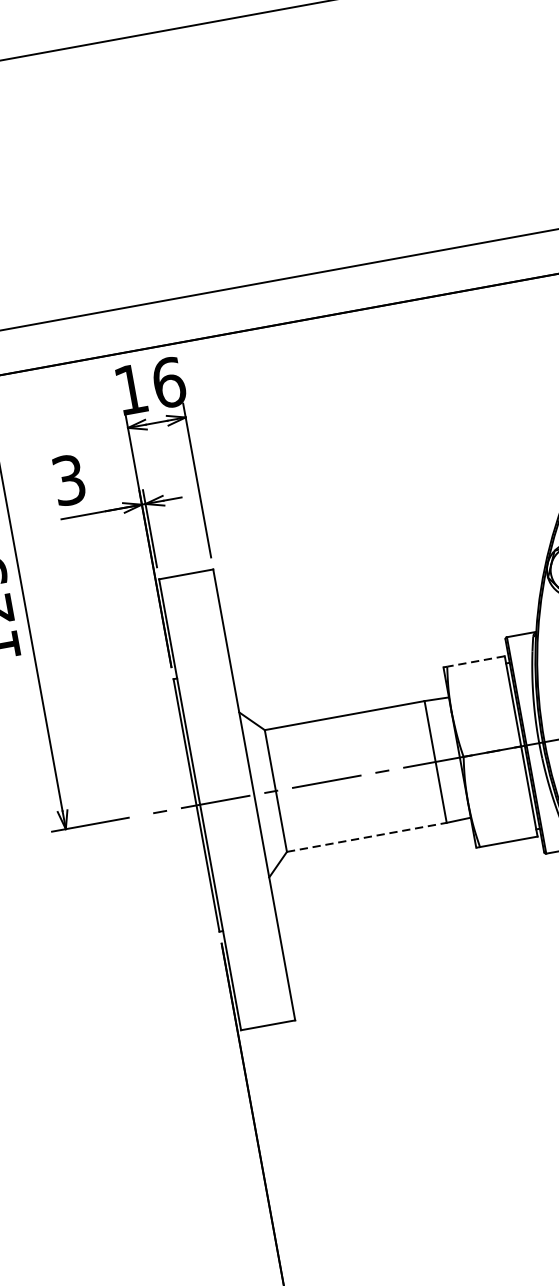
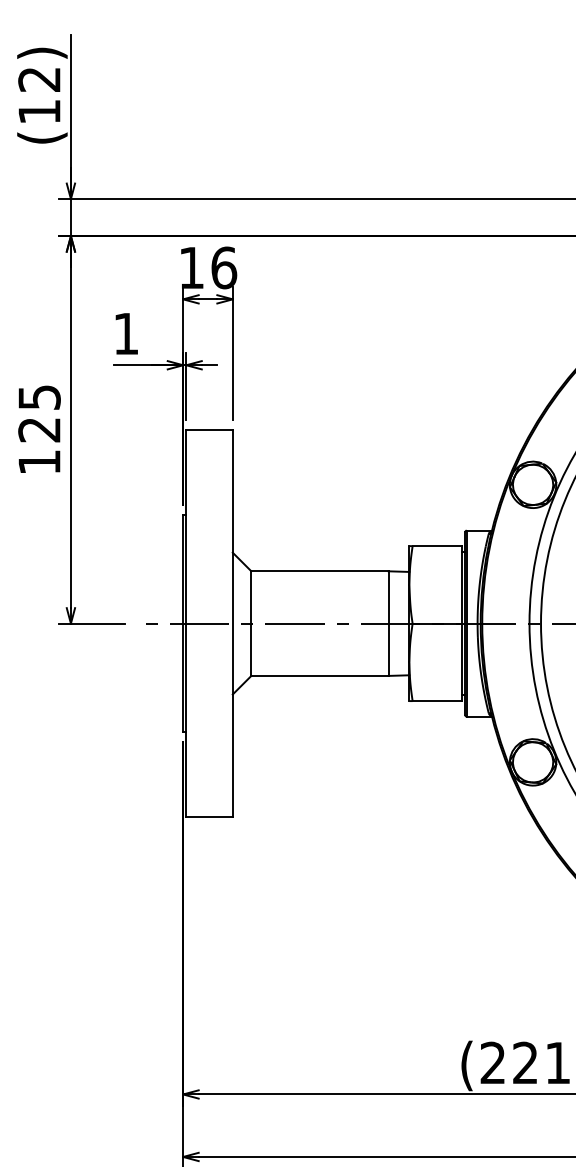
text: (69, 479) -> (126, 333), 3 -> 1
line: (476, 661) -> (437, 546), dashed -> solid
line: (366, 836) -> (319, 675), dashed -> solid

